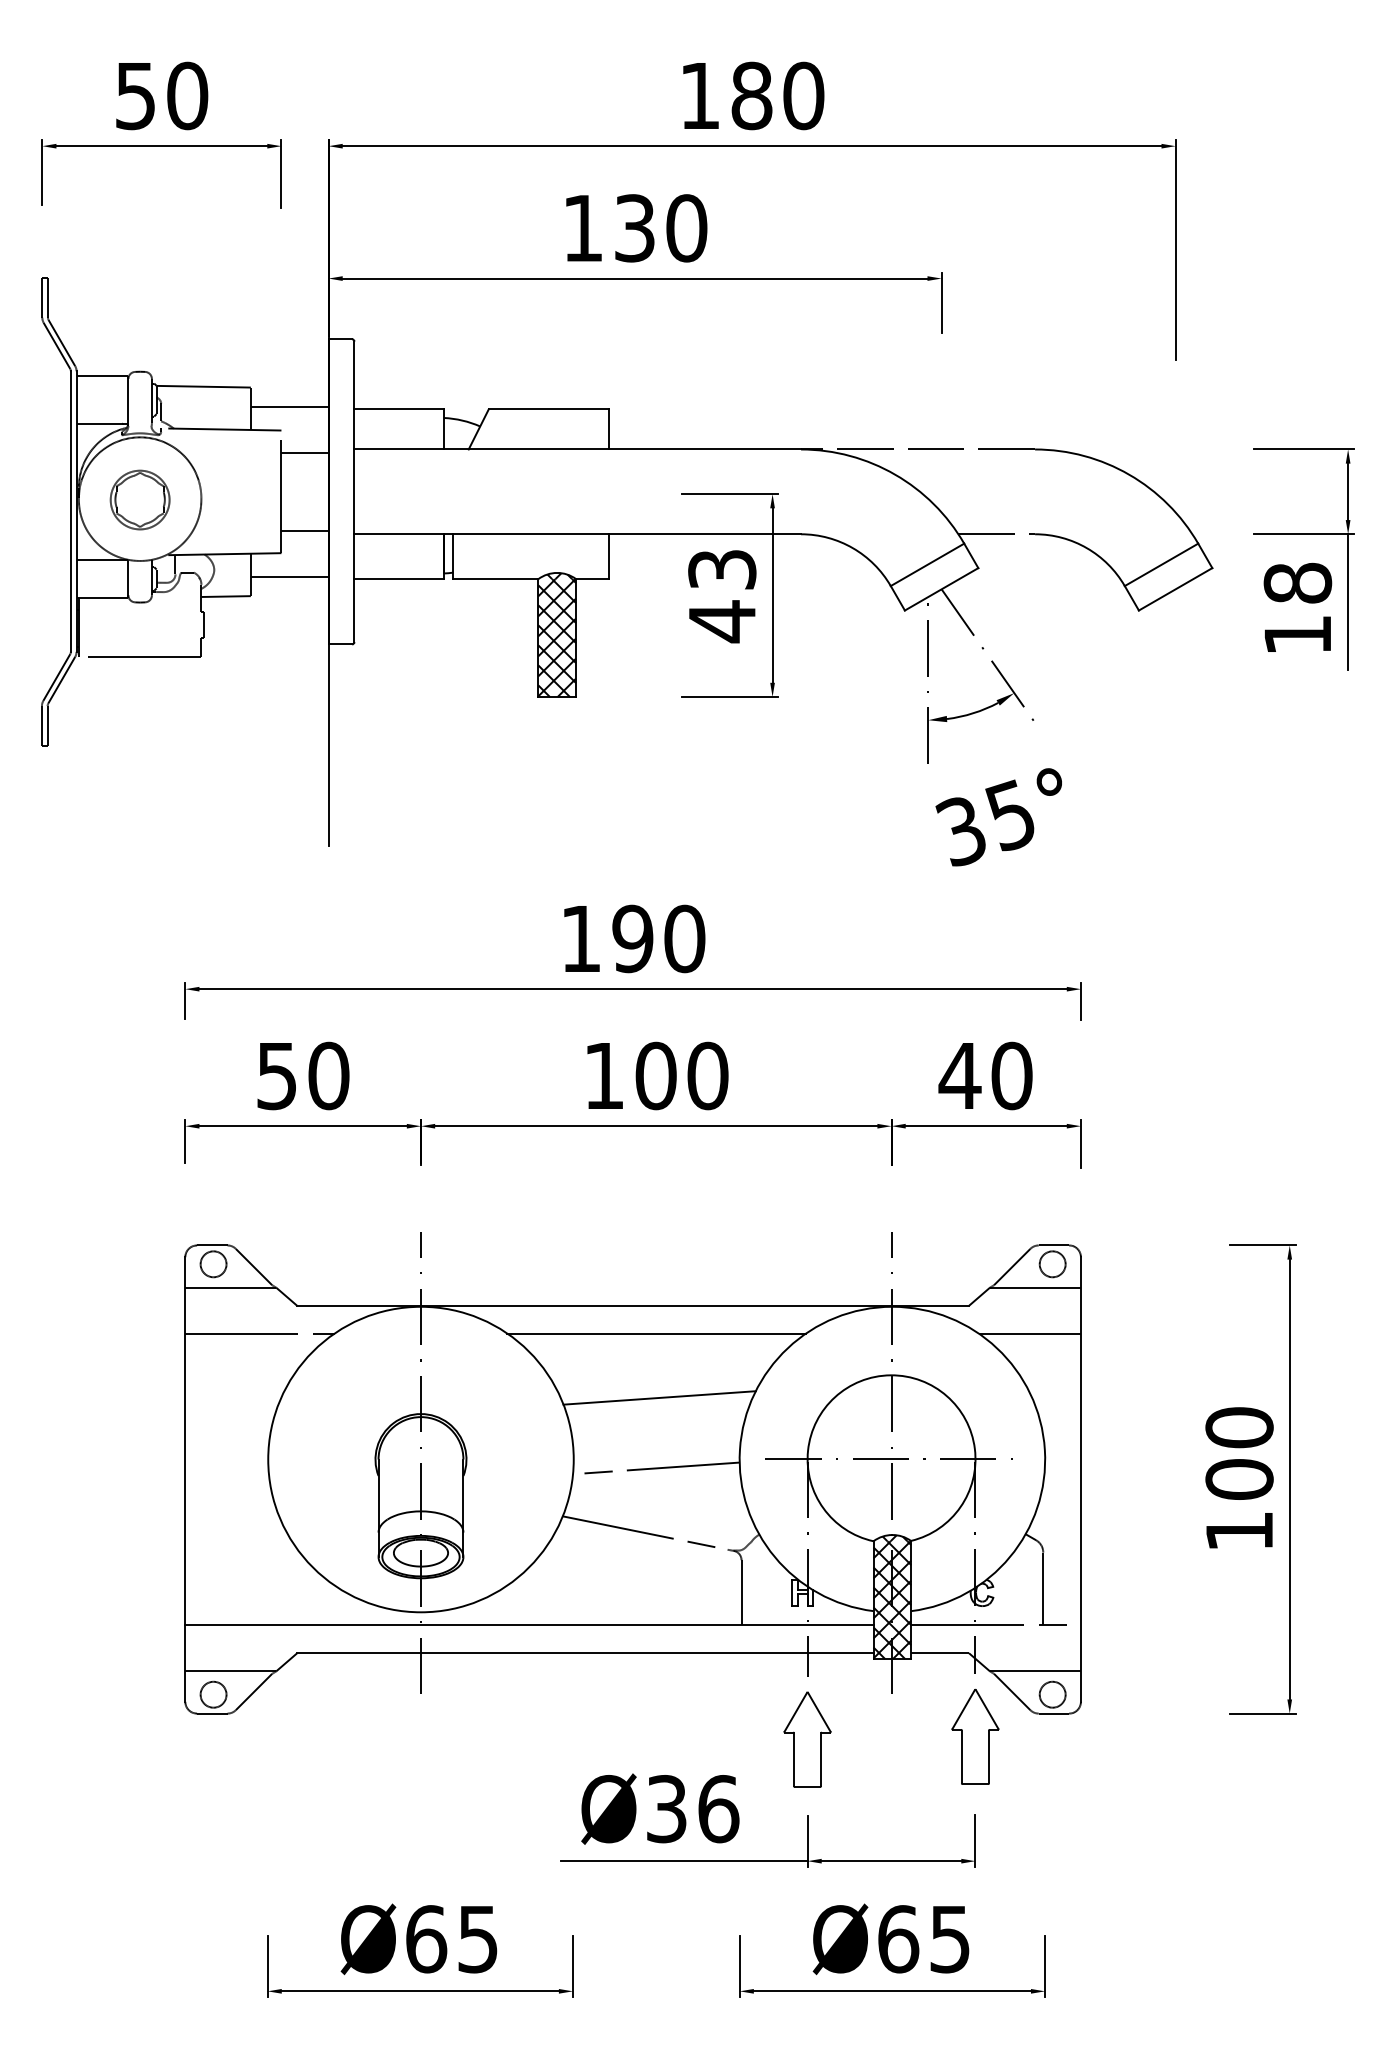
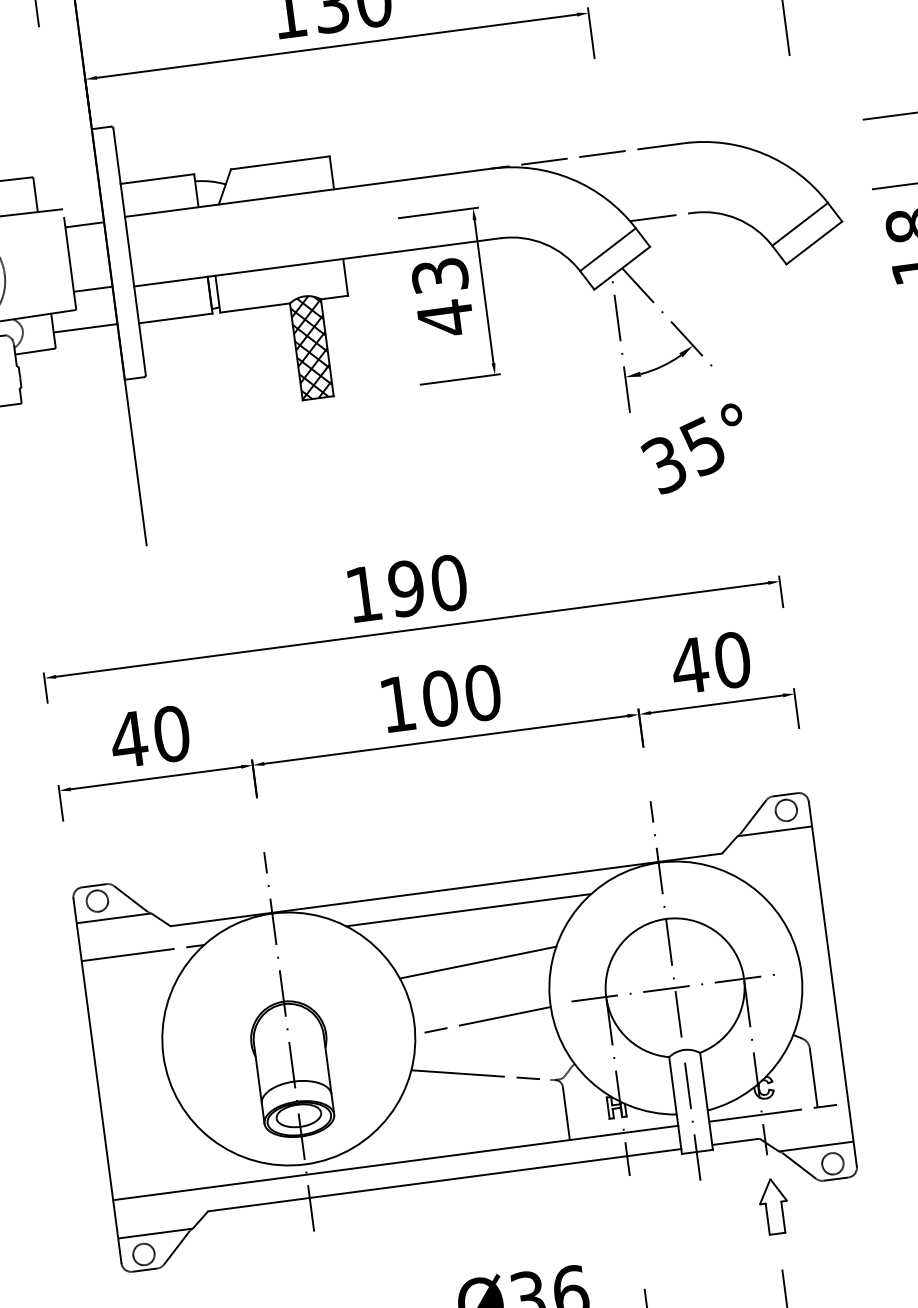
line: (289, 407) -> (67, 189), removed
text: (276, 1076) -> (128, 740), 50 -> 40
line: (1029, 1333) -> (774, 869), removed
hatch: (892, 1597) -> (690, 1101), removed
part: (975, 1736) -> (774, 1206), size x0.7
part: (807, 1739) -> (636, 1227), removed

